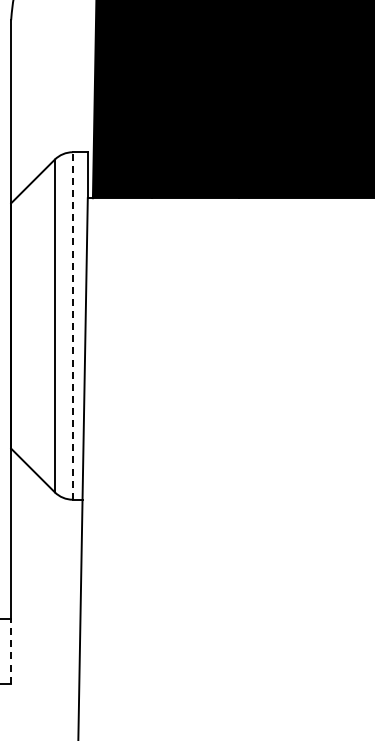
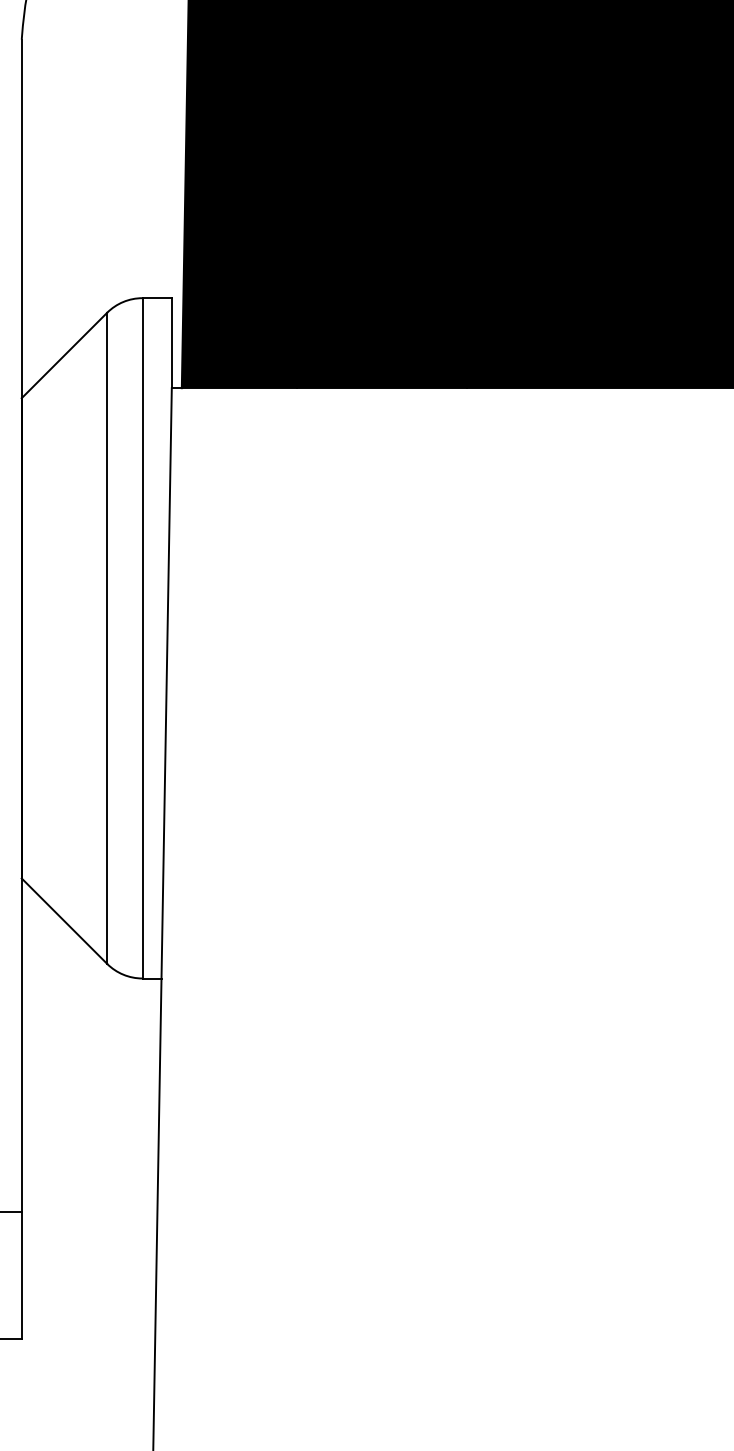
line: (72, 325) -> (141, 637), dashed -> solid
line: (11, 650) -> (22, 1273), dashed -> solid

